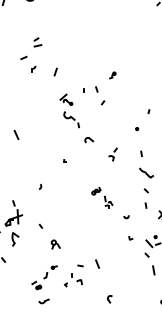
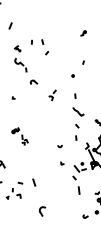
part: (112, 75) -> (83, 33), moved
part: (66, 99) -> (17, 48), size x0.6
part: (102, 197) -> (20, 135), moved
part: (109, 299) -> (42, 211), size x1.6

